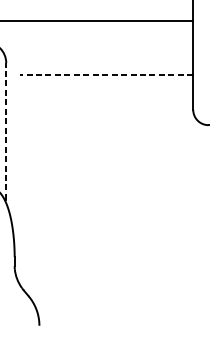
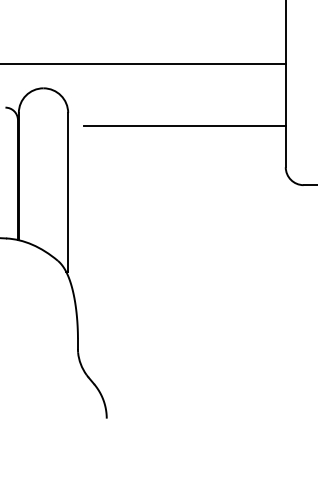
line: (106, 74) -> (184, 126), dashed -> solid
line: (6, 131) -> (68, 192), dashed -> solid

